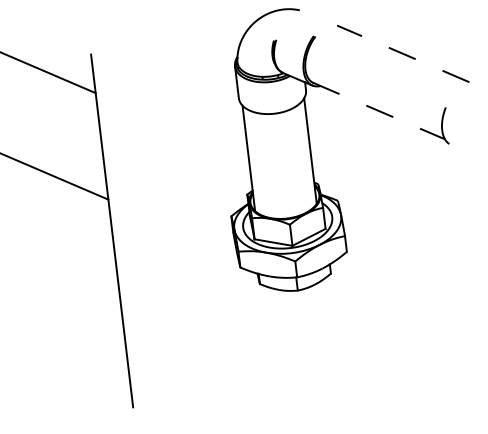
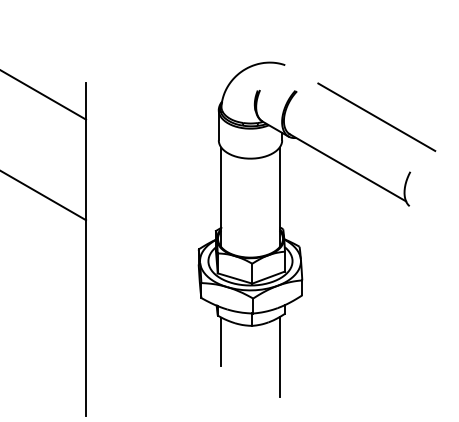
line: (403, 54) -> (376, 117), dashed -> solid
line: (379, 110) -> (348, 167), dashed -> solid
line: (267, 311) -> (221, 341), added
line: (330, 320) -> (279, 357), added

